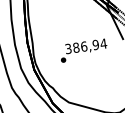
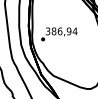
text: (83, 50) -> (59, 34), moved

